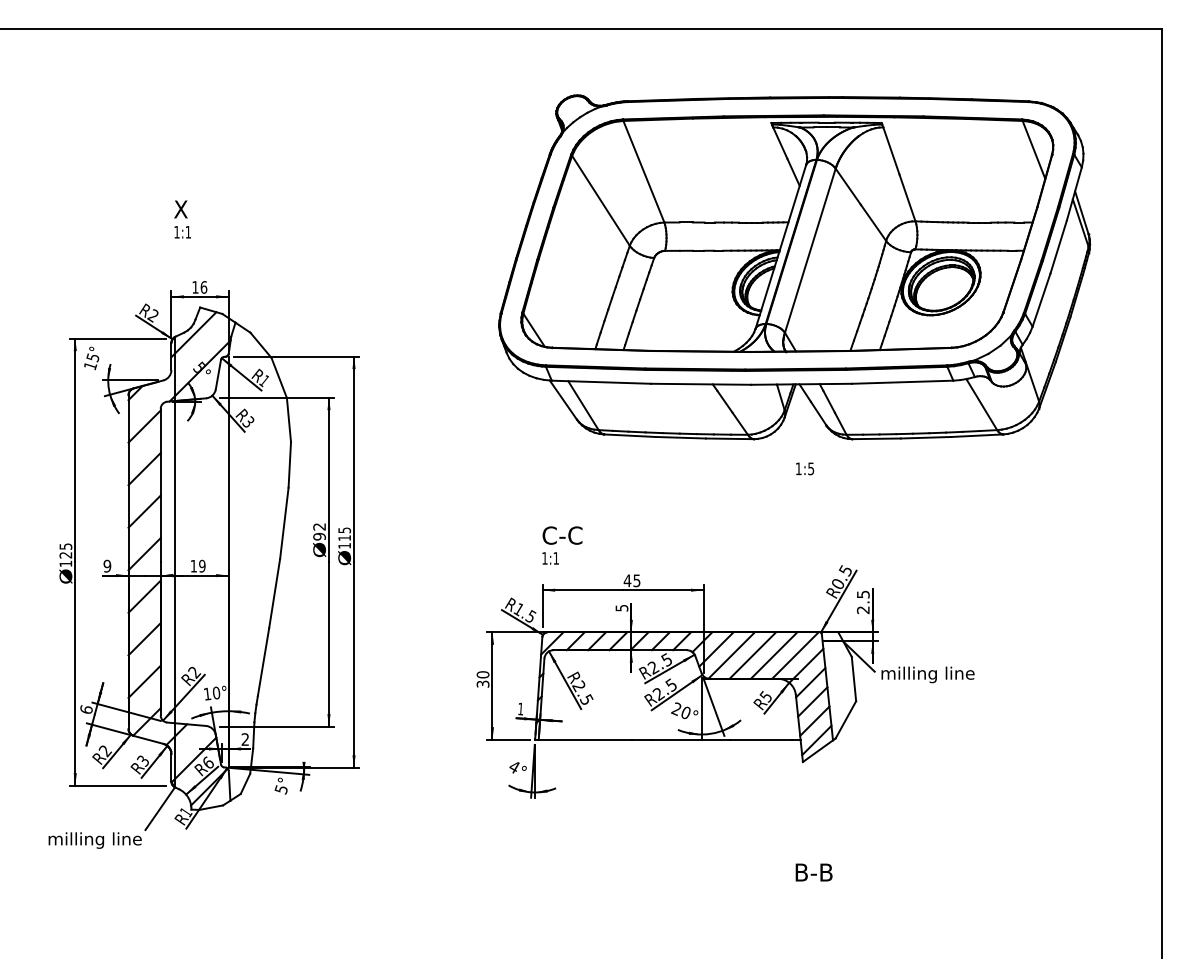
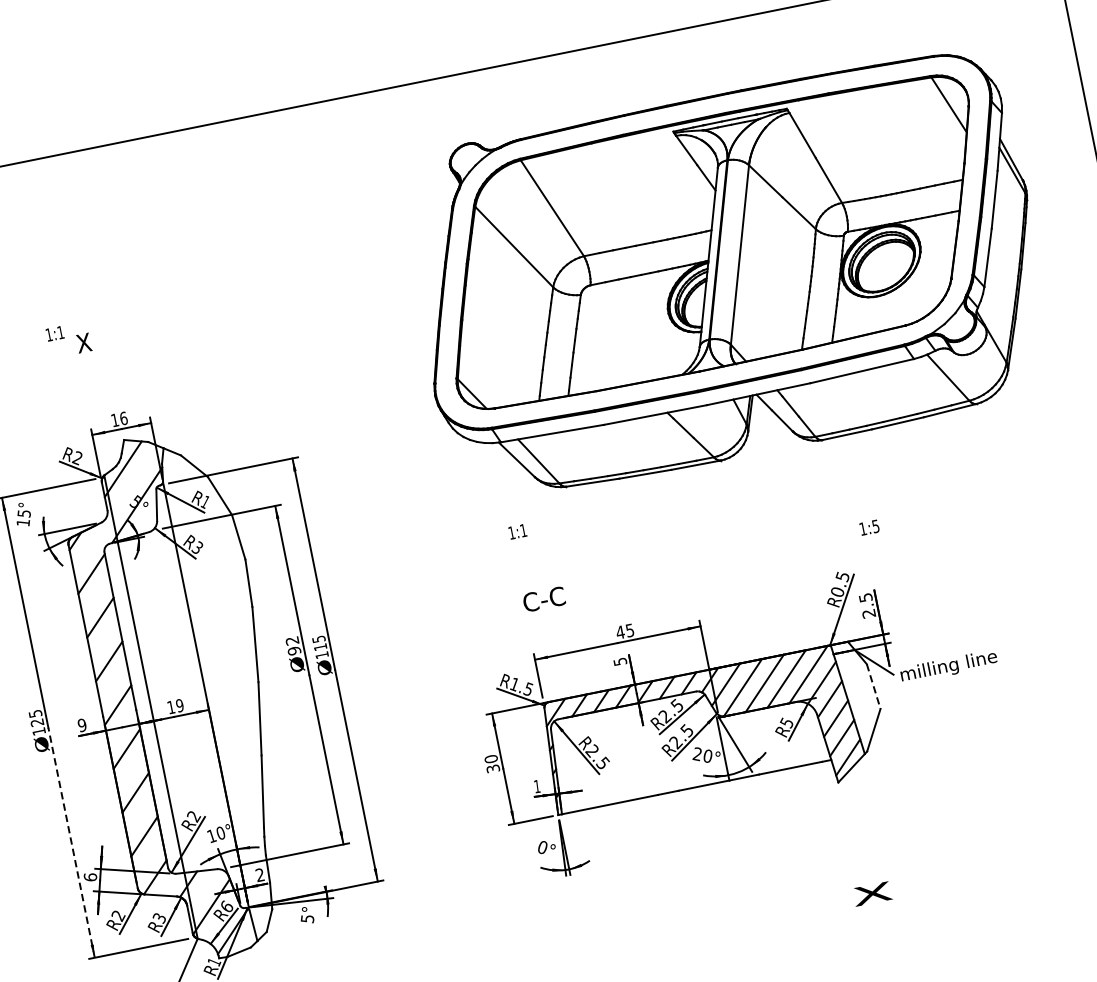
text: (182, 232) -> (54, 334), moved
text: (805, 468) -> (869, 527), moved
text: (550, 558) -> (517, 531), moved
line: (75, 673) -> (71, 842), solid -> dashed
line: (854, 679) -> (874, 686), solid -> dashed
text: (514, 767) -> (542, 847), 4° -> 0°
text: (813, 872) -> (872, 893), B-B -> X

